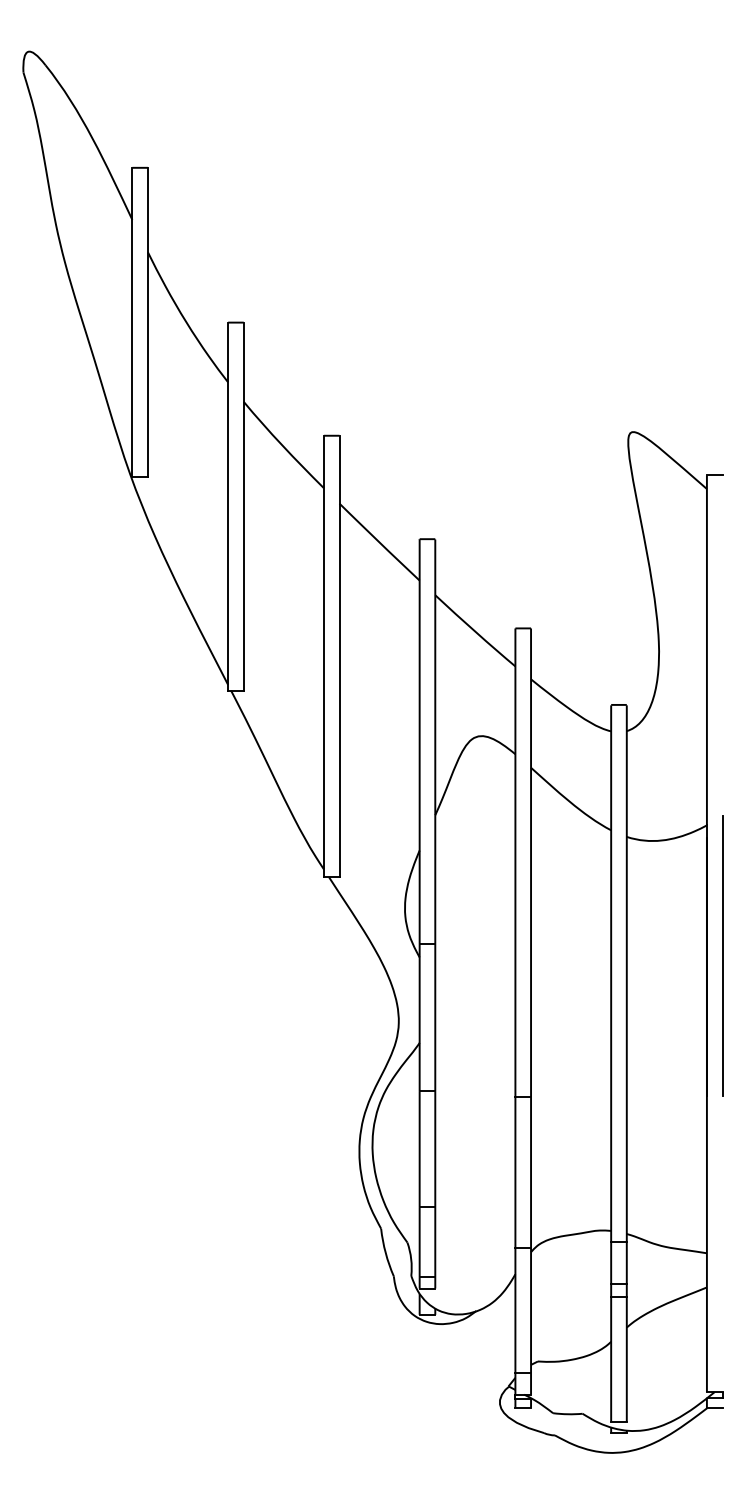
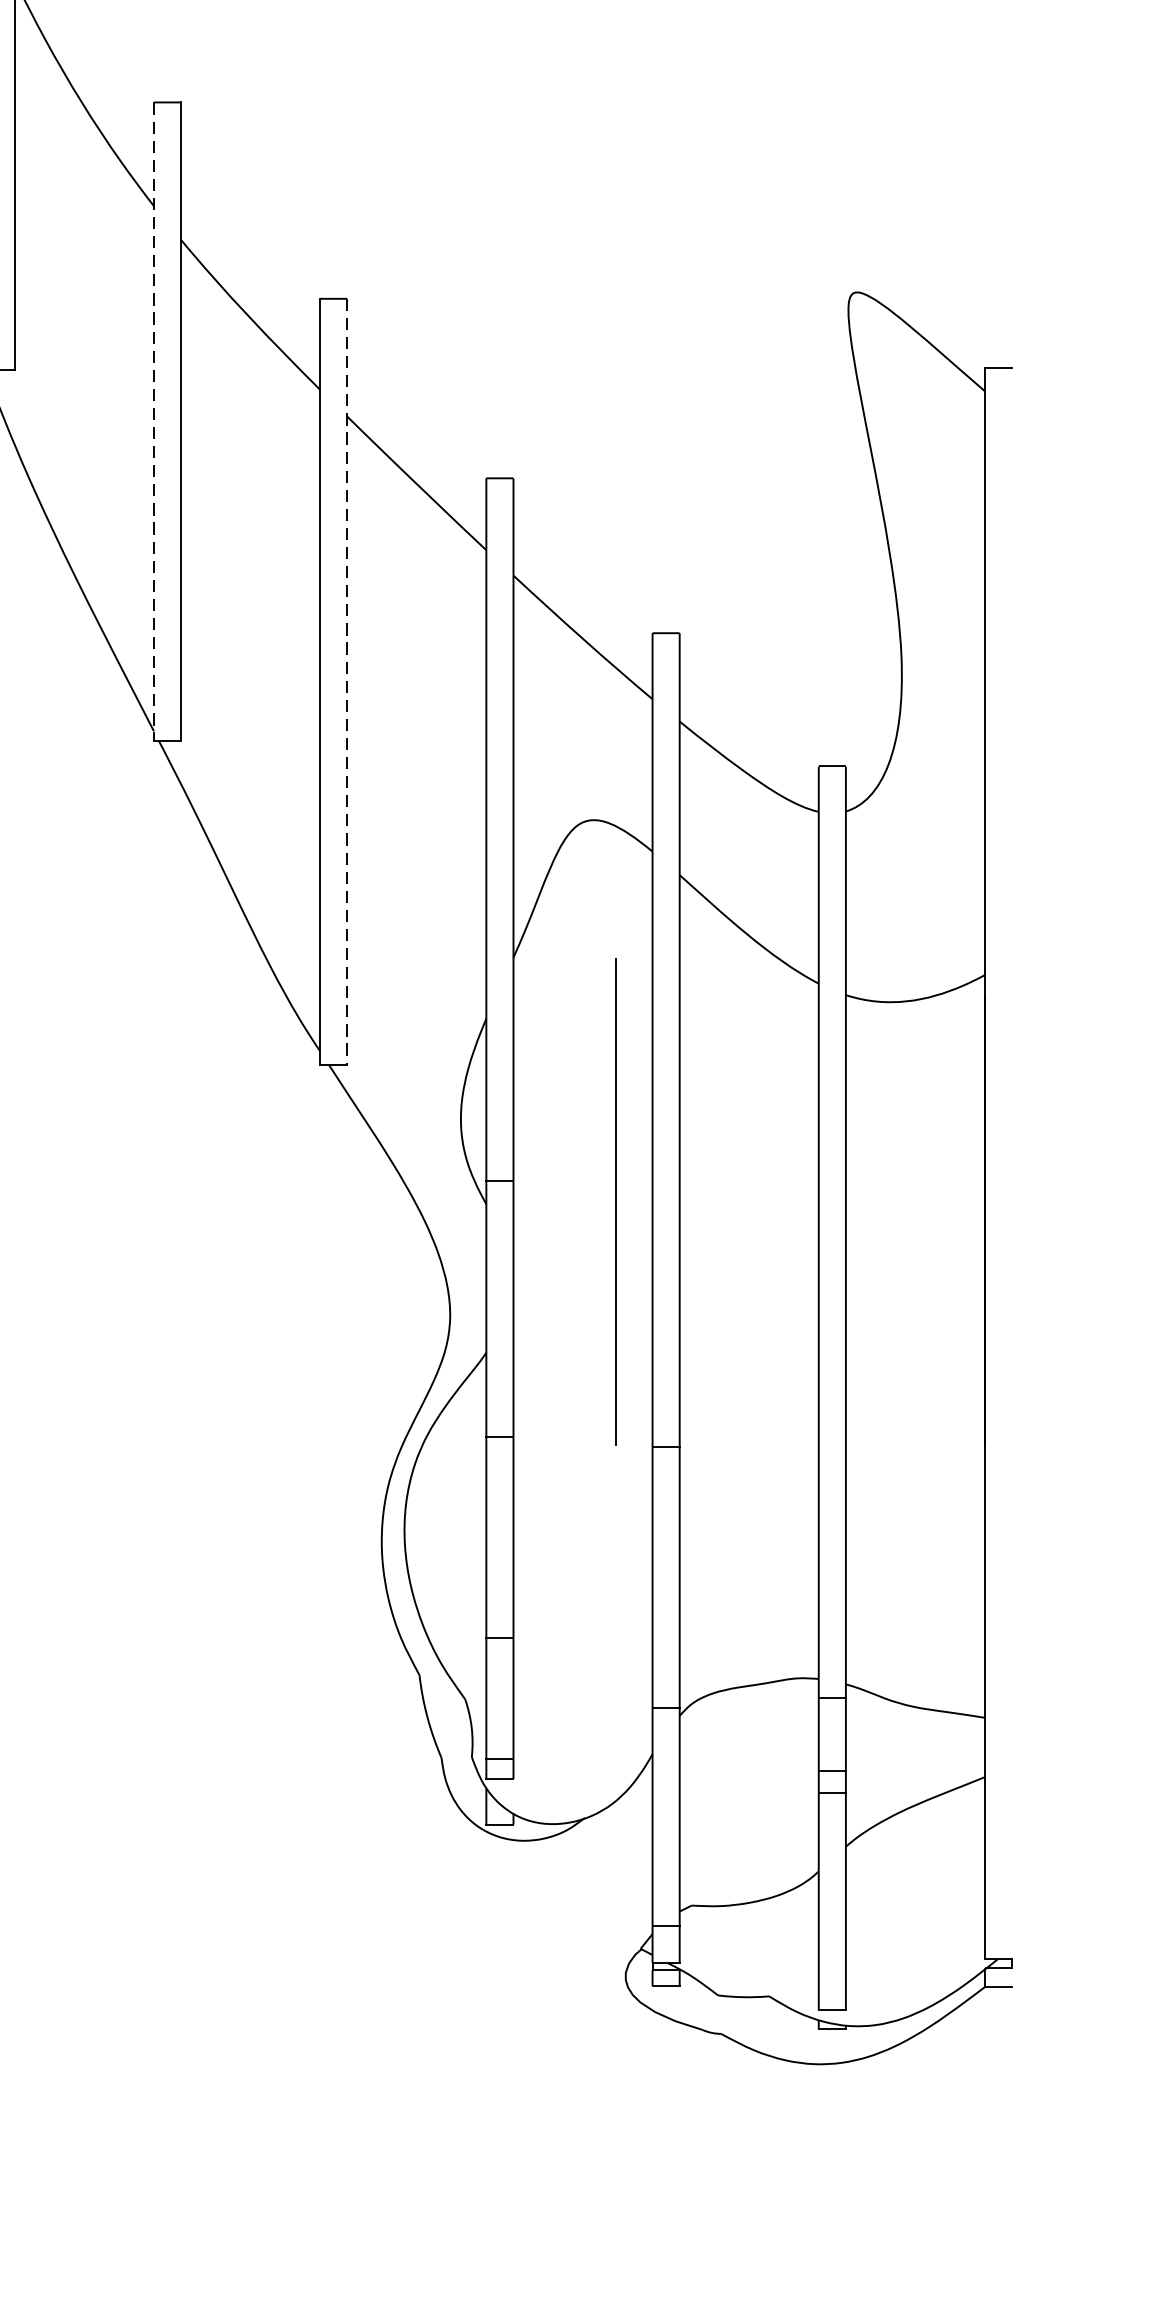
line: (228, 507) -> (154, 423), solid -> dashed
line: (339, 656) -> (347, 681), solid -> dashed
line: (722, 955) -> (616, 1200), moved

